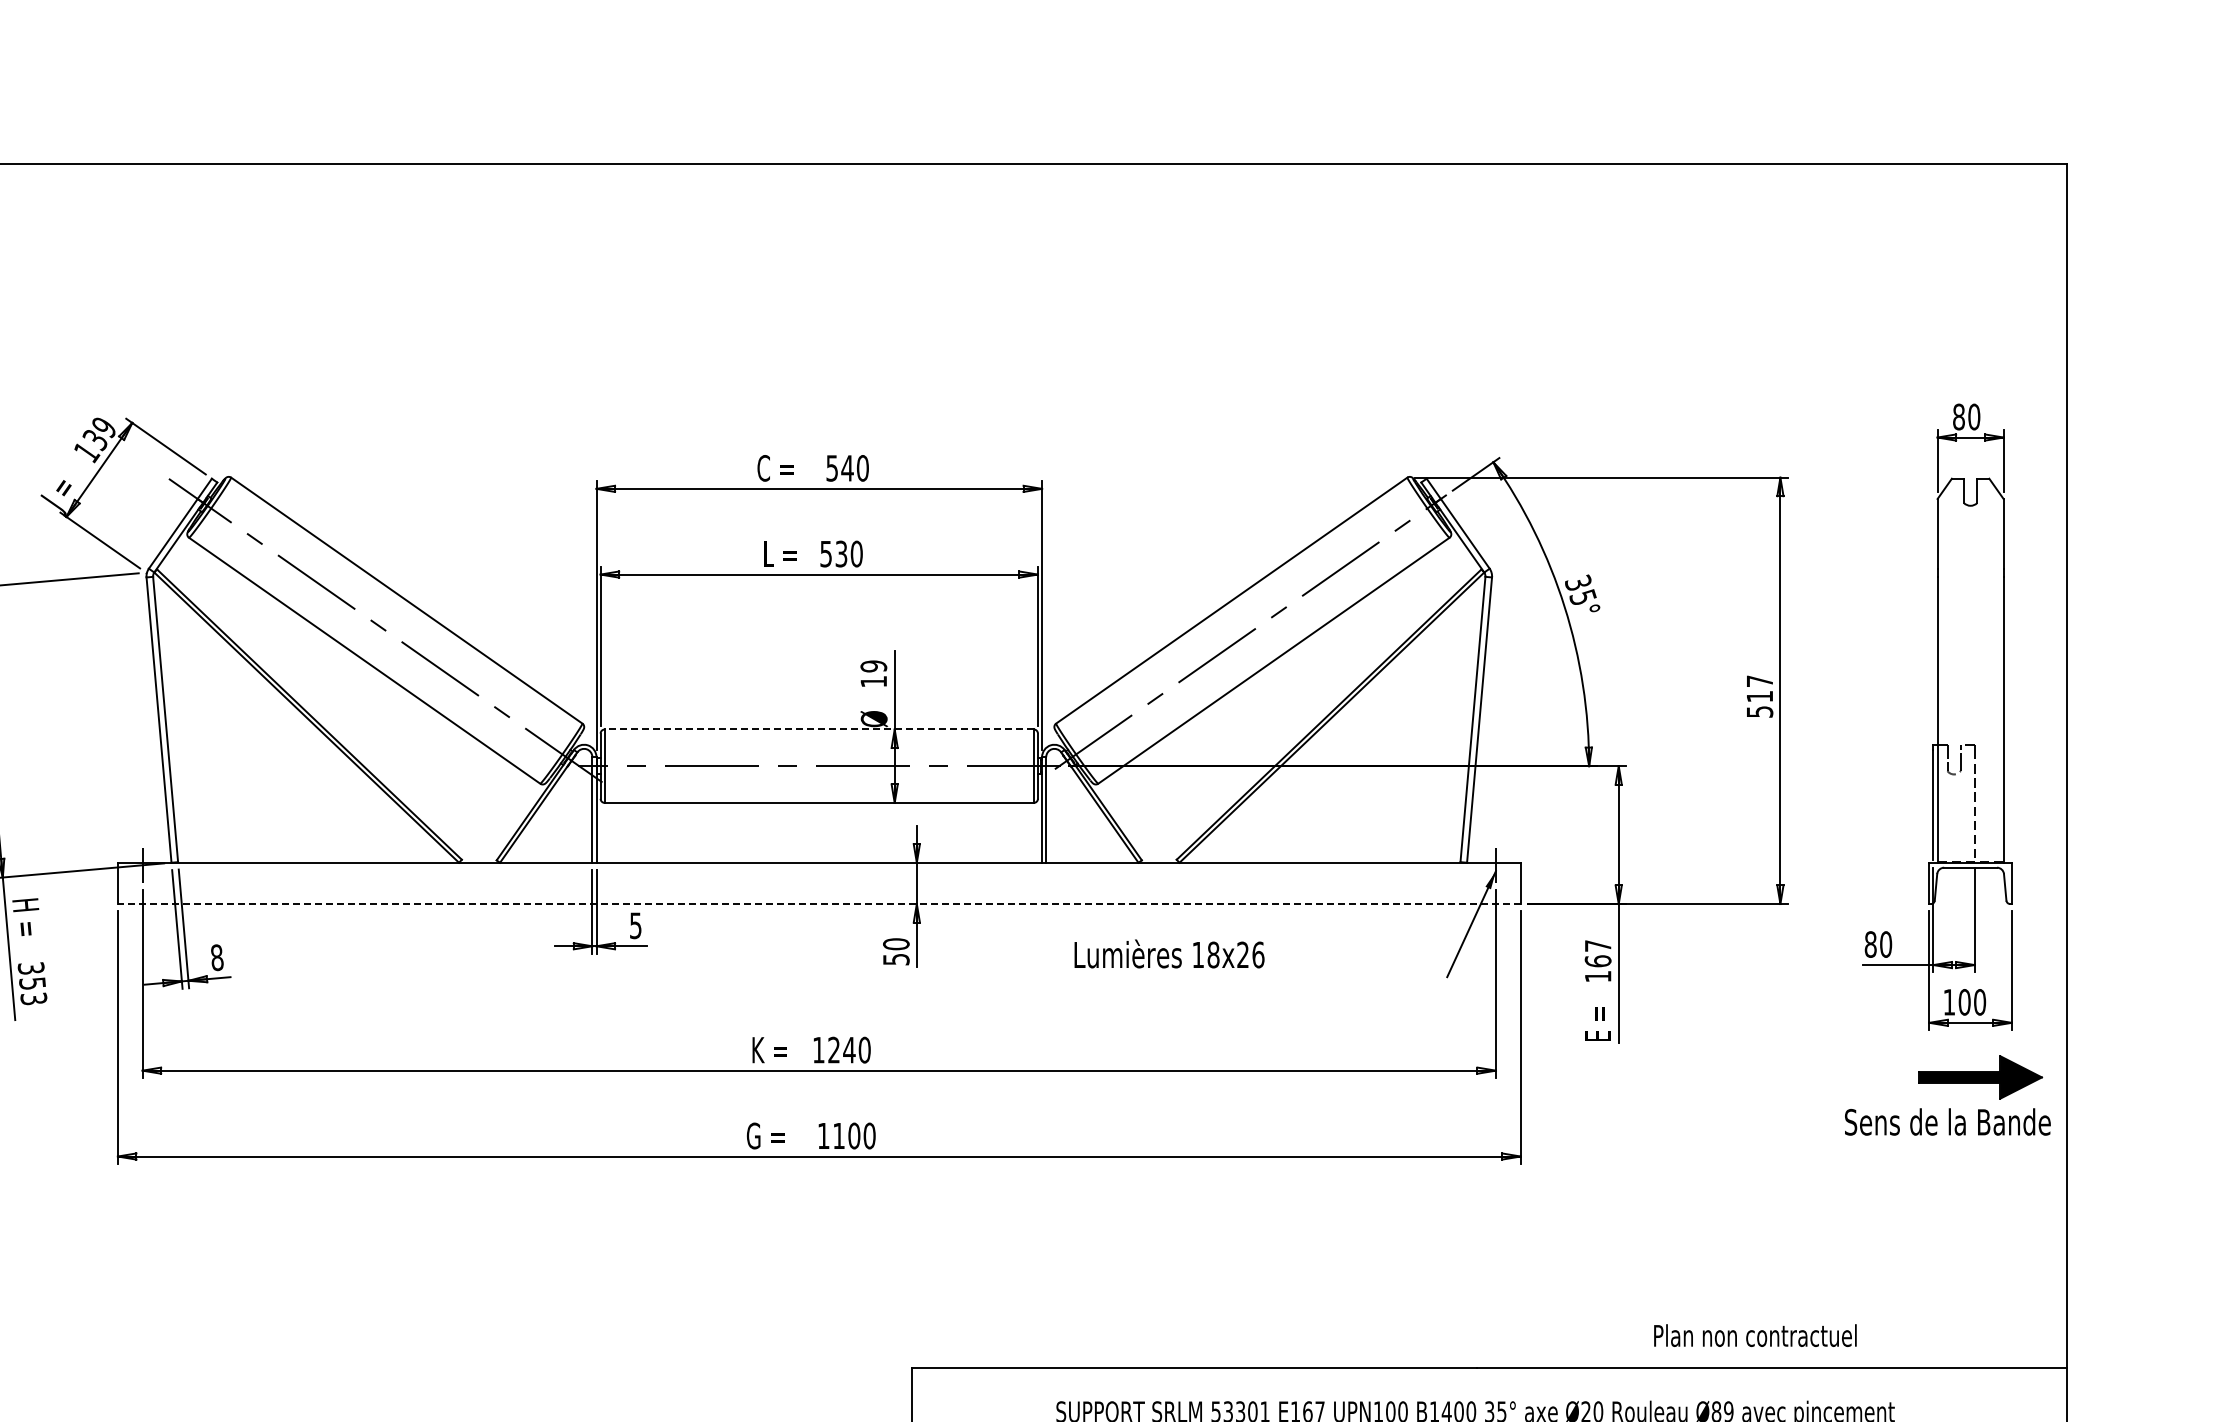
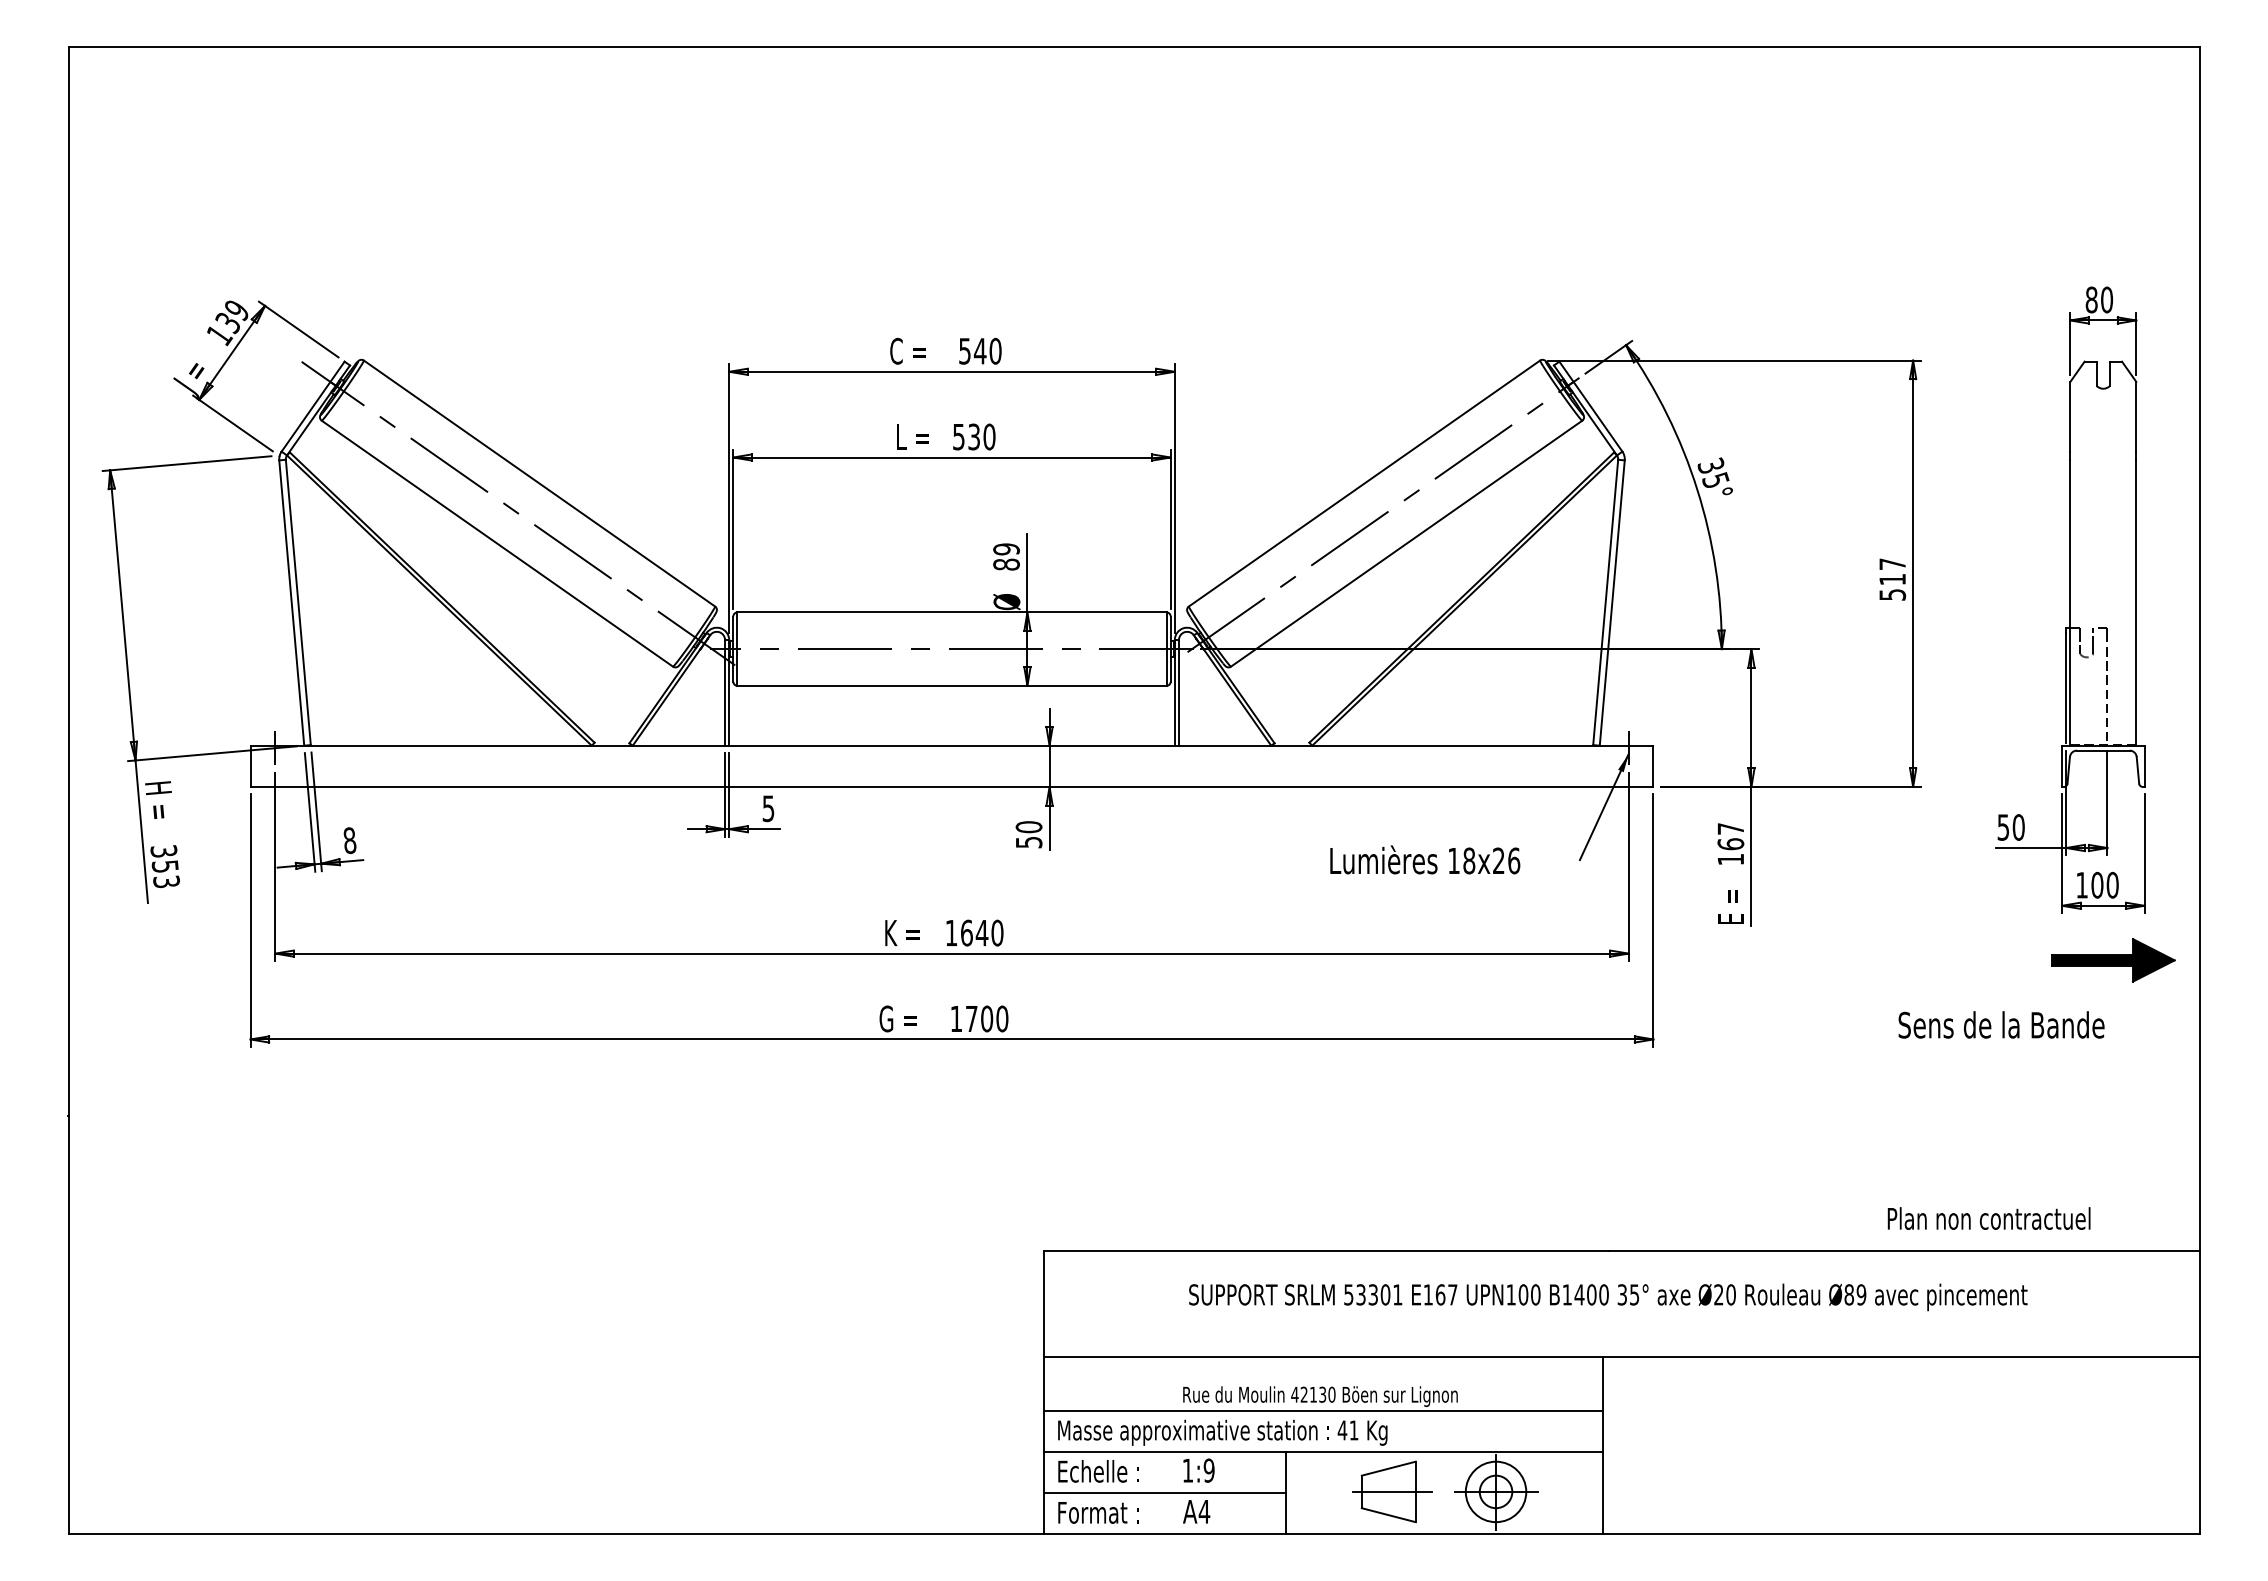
text: (873, 681) -> (1006, 564), 19 -> 89
line: (819, 729) -> (952, 612), dashed -> solid
line: (818, 903) -> (951, 786), dashed -> solid
text: (1870, 944) -> (2003, 827), 80 -> 50
text: (1169, 953) -> (1425, 859), moved
text: (833, 1049) -> (966, 932), 1240 -> 1640
text: (1947, 1121) -> (2001, 1024), moved
text: (838, 1135) -> (971, 1018), 1100 -> 1700
text: (1754, 1335) -> (1988, 1218), moved

